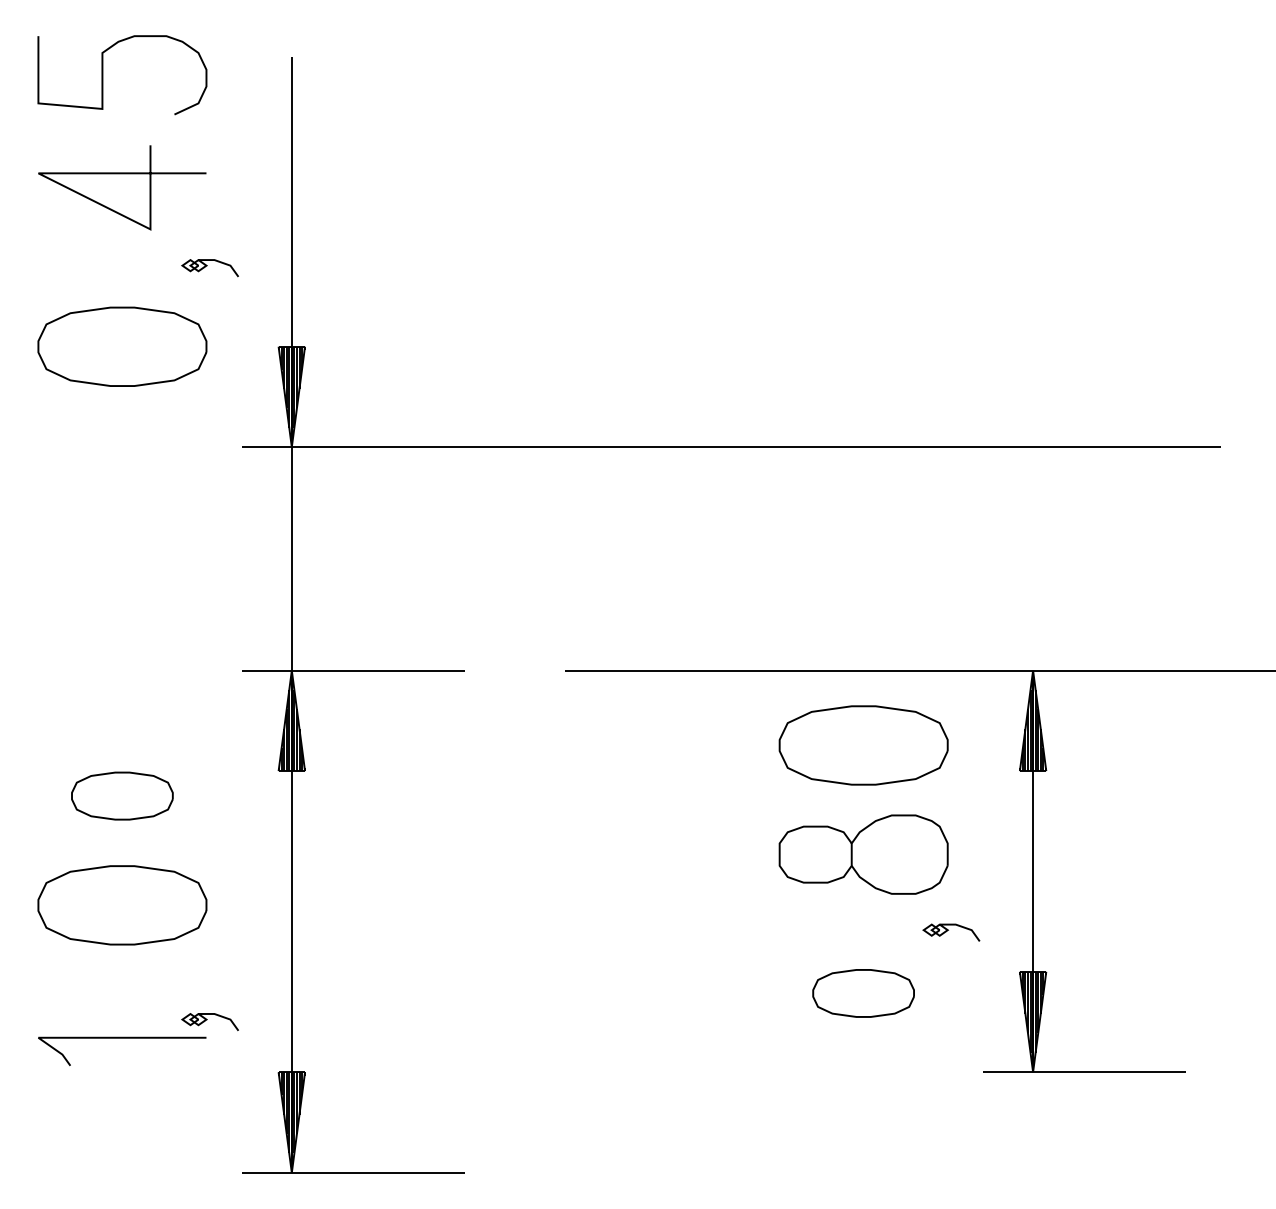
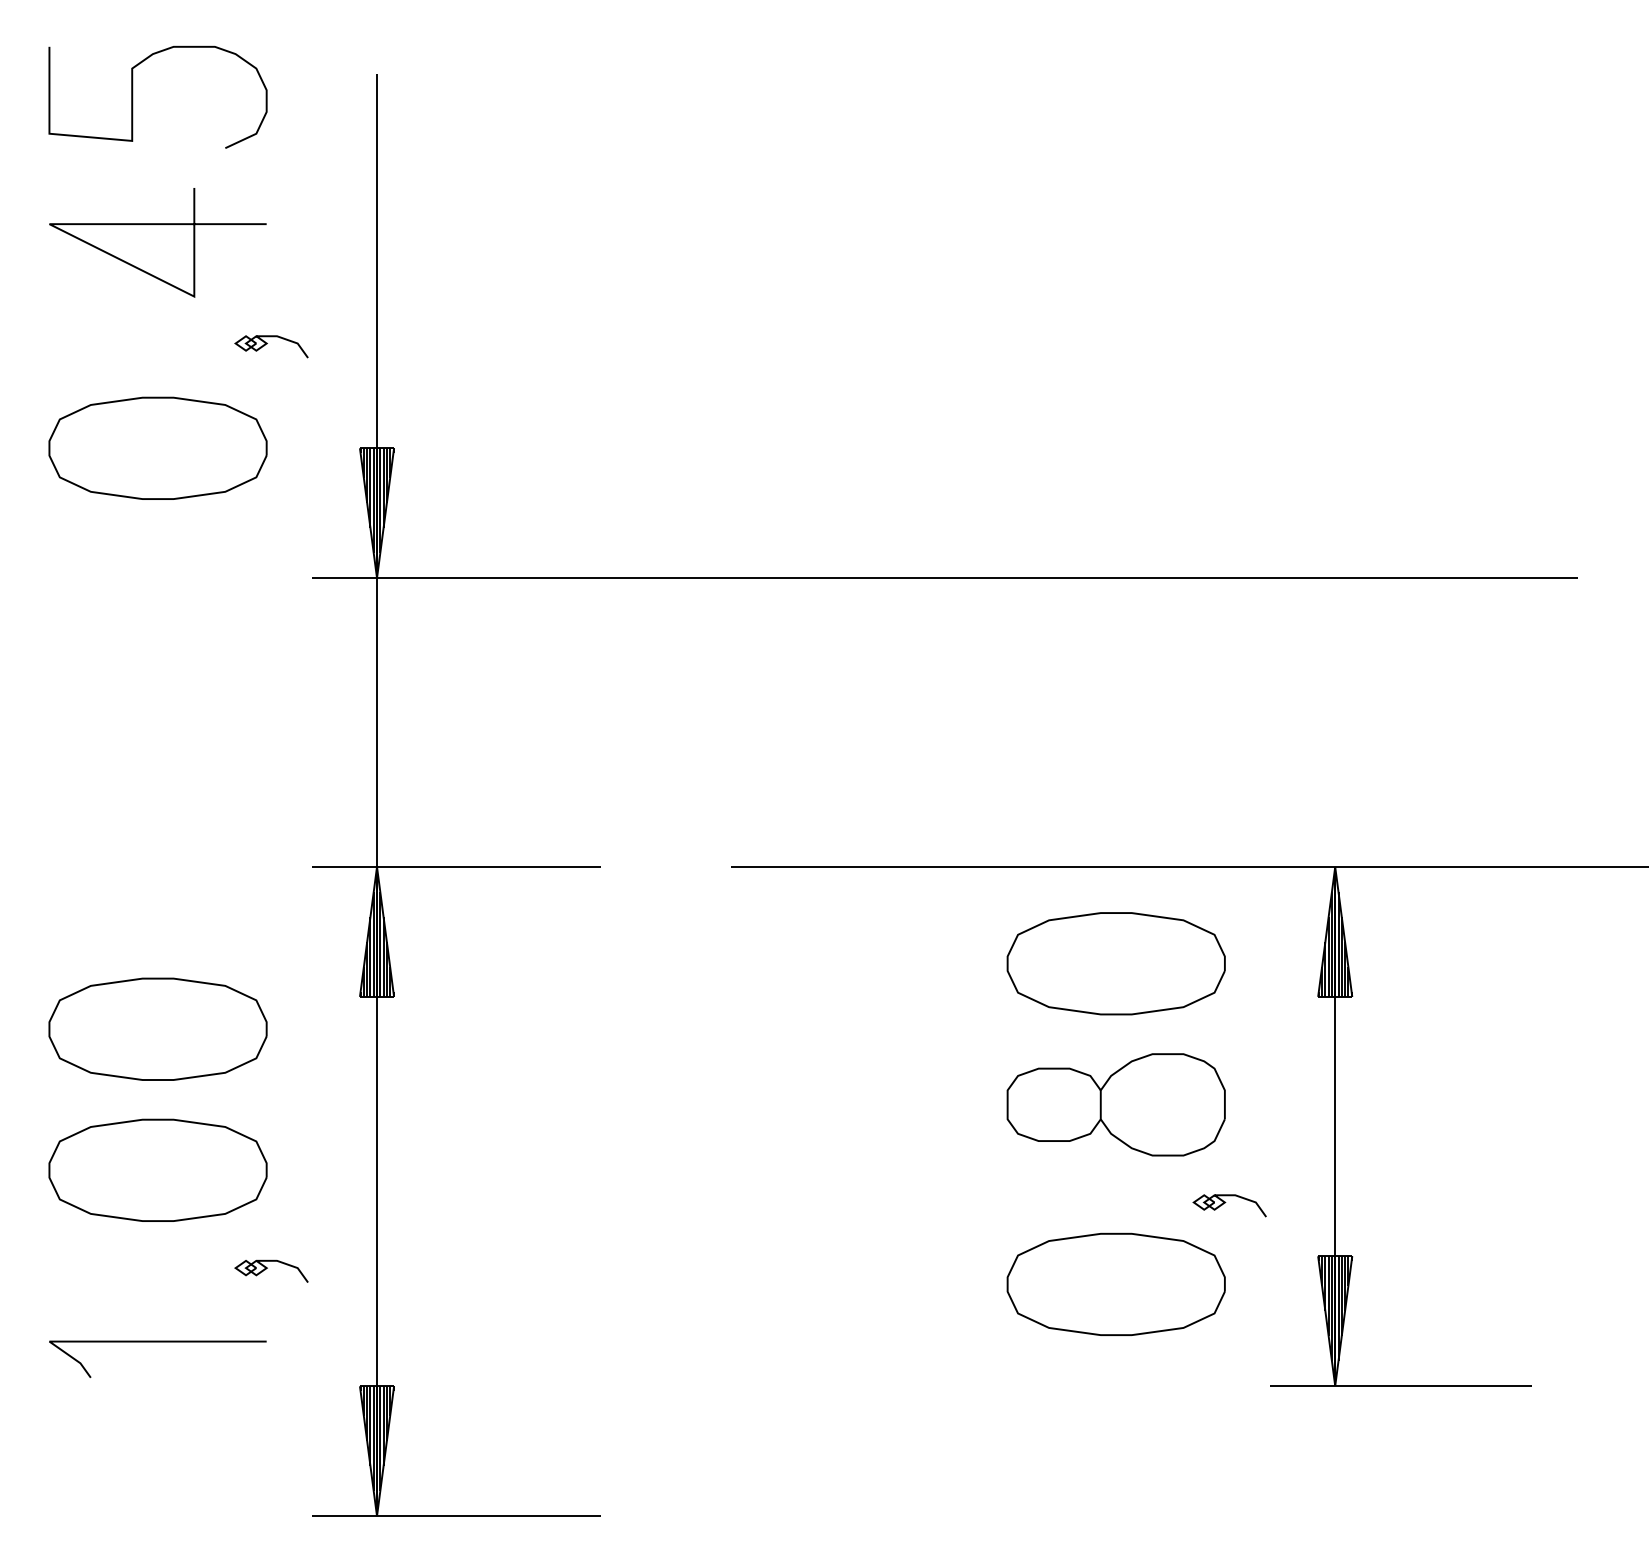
part: (122, 795) -> (157, 1028), size x1.67
part: (863, 992) -> (1115, 1283), size x1.67
part: (210, 1021) -> (271, 1270), moved

